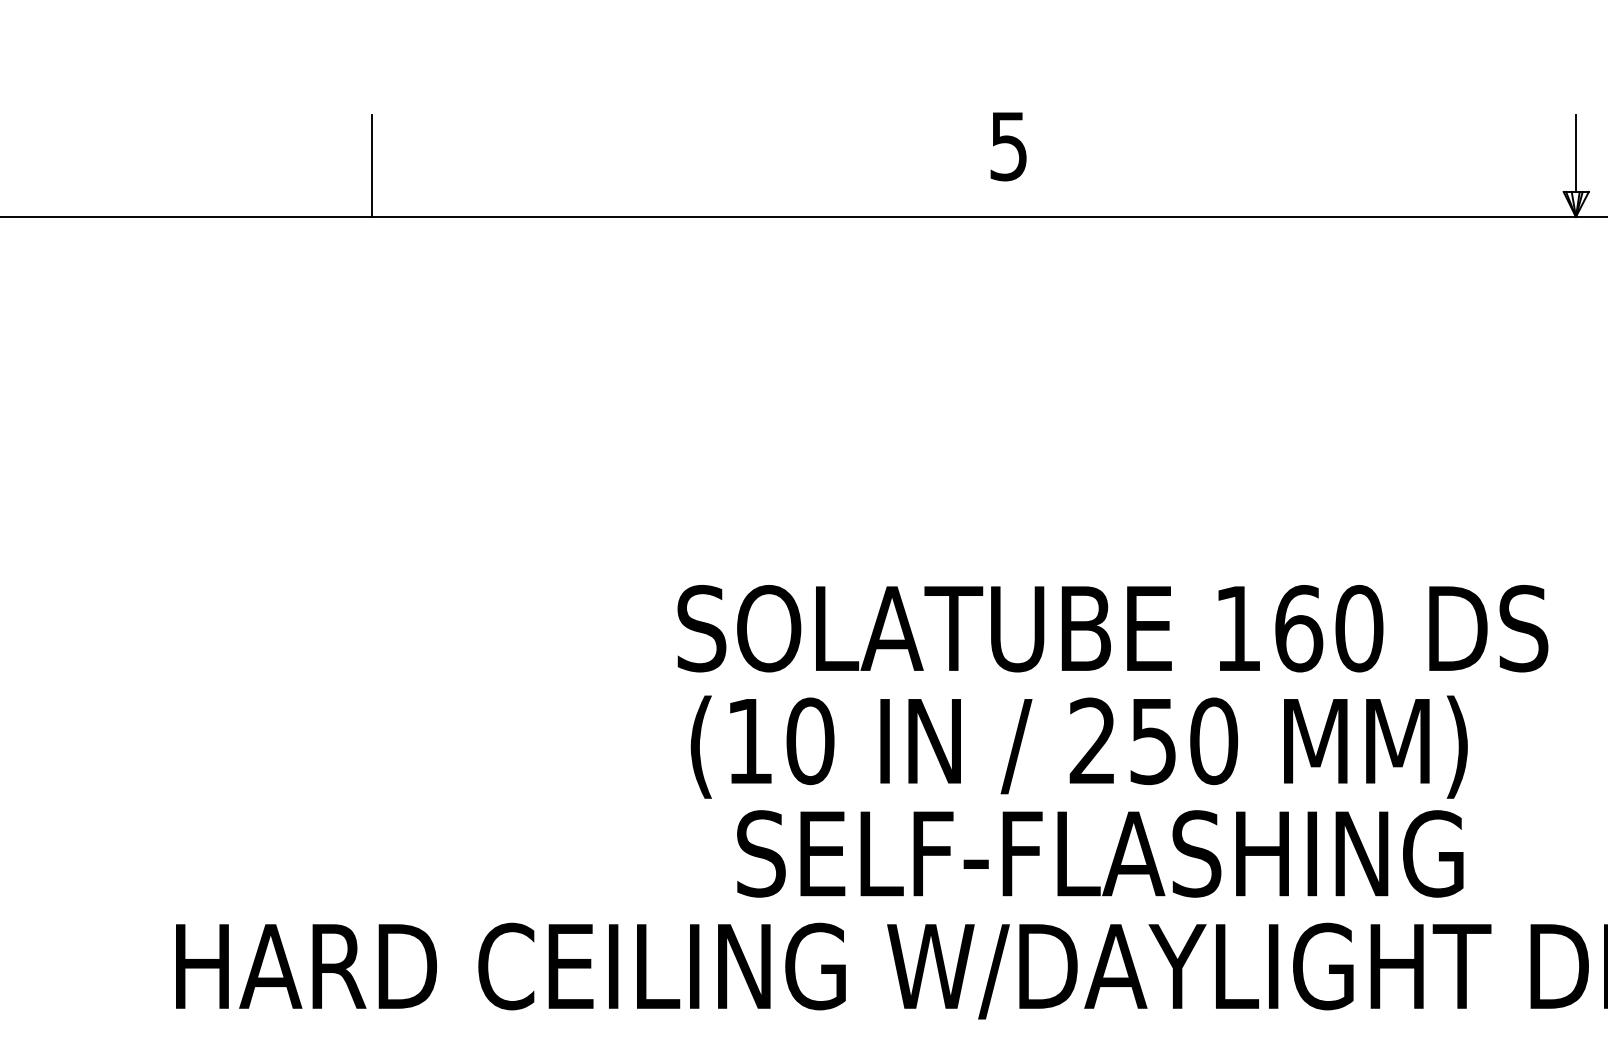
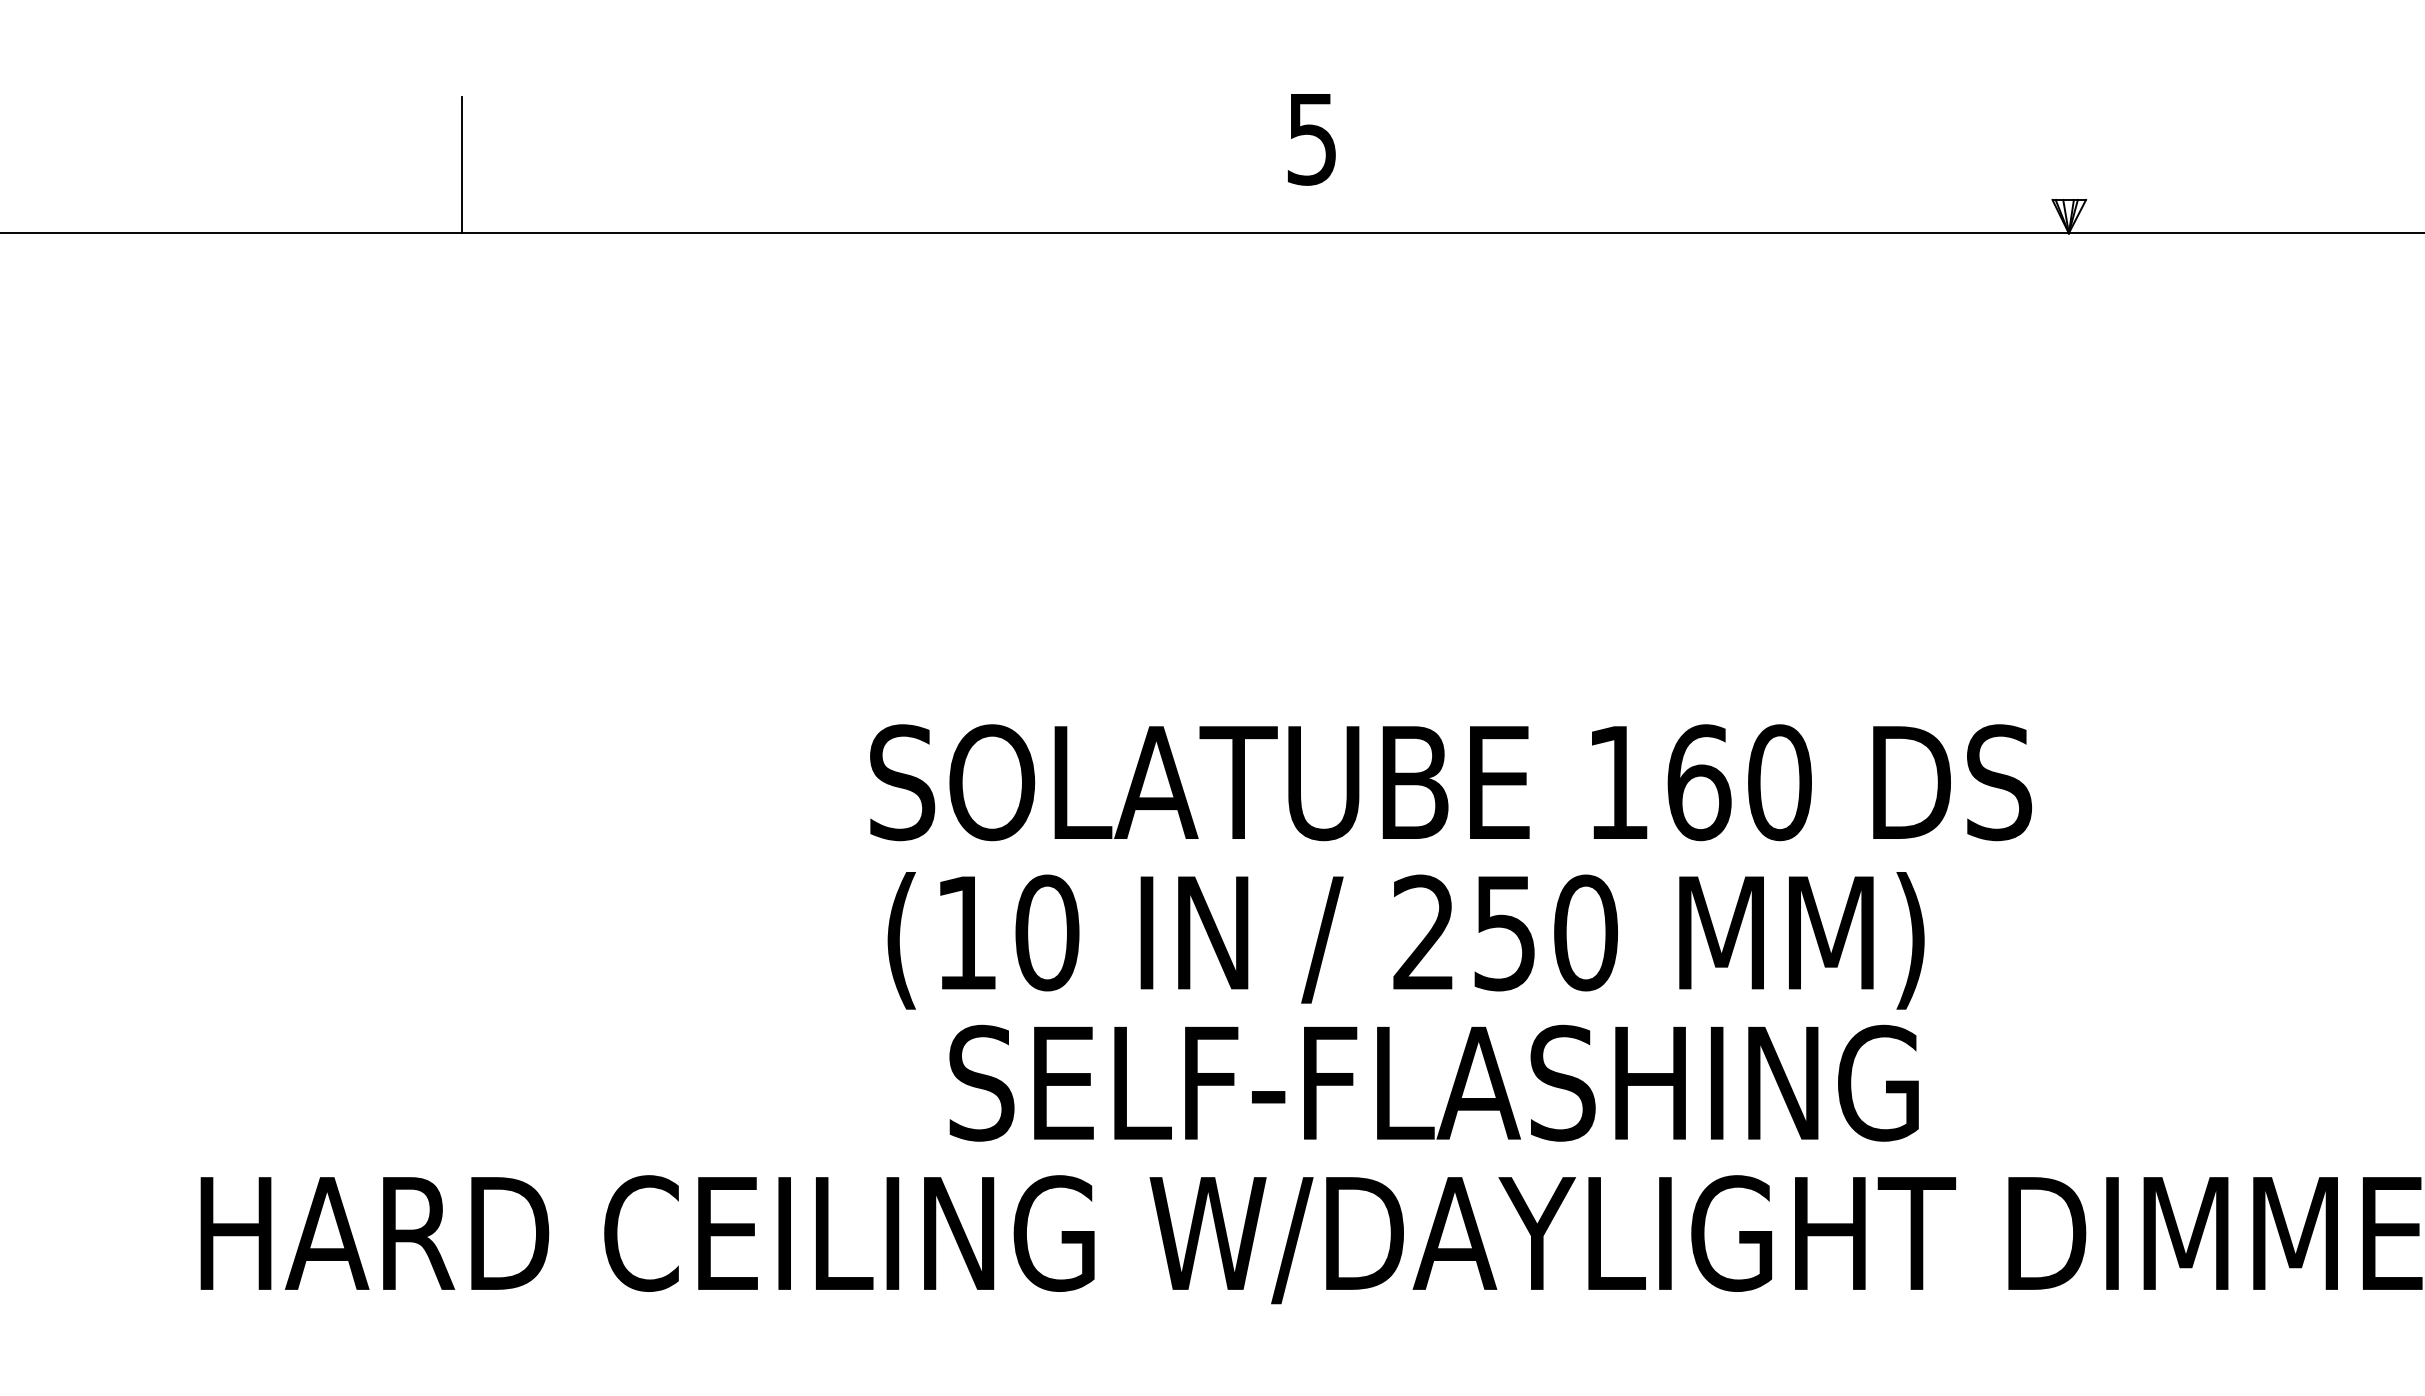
line: (1576, 152) -> (2069, 147), removed

